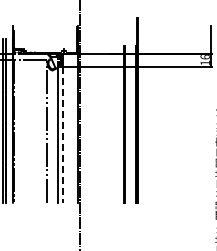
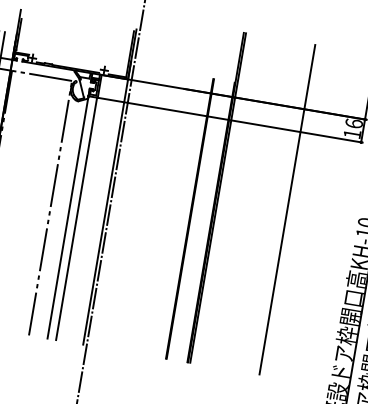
line: (176, 109) -> (286, 208), added
line: (62, 135) -> (76, 220), dashed -> solid

